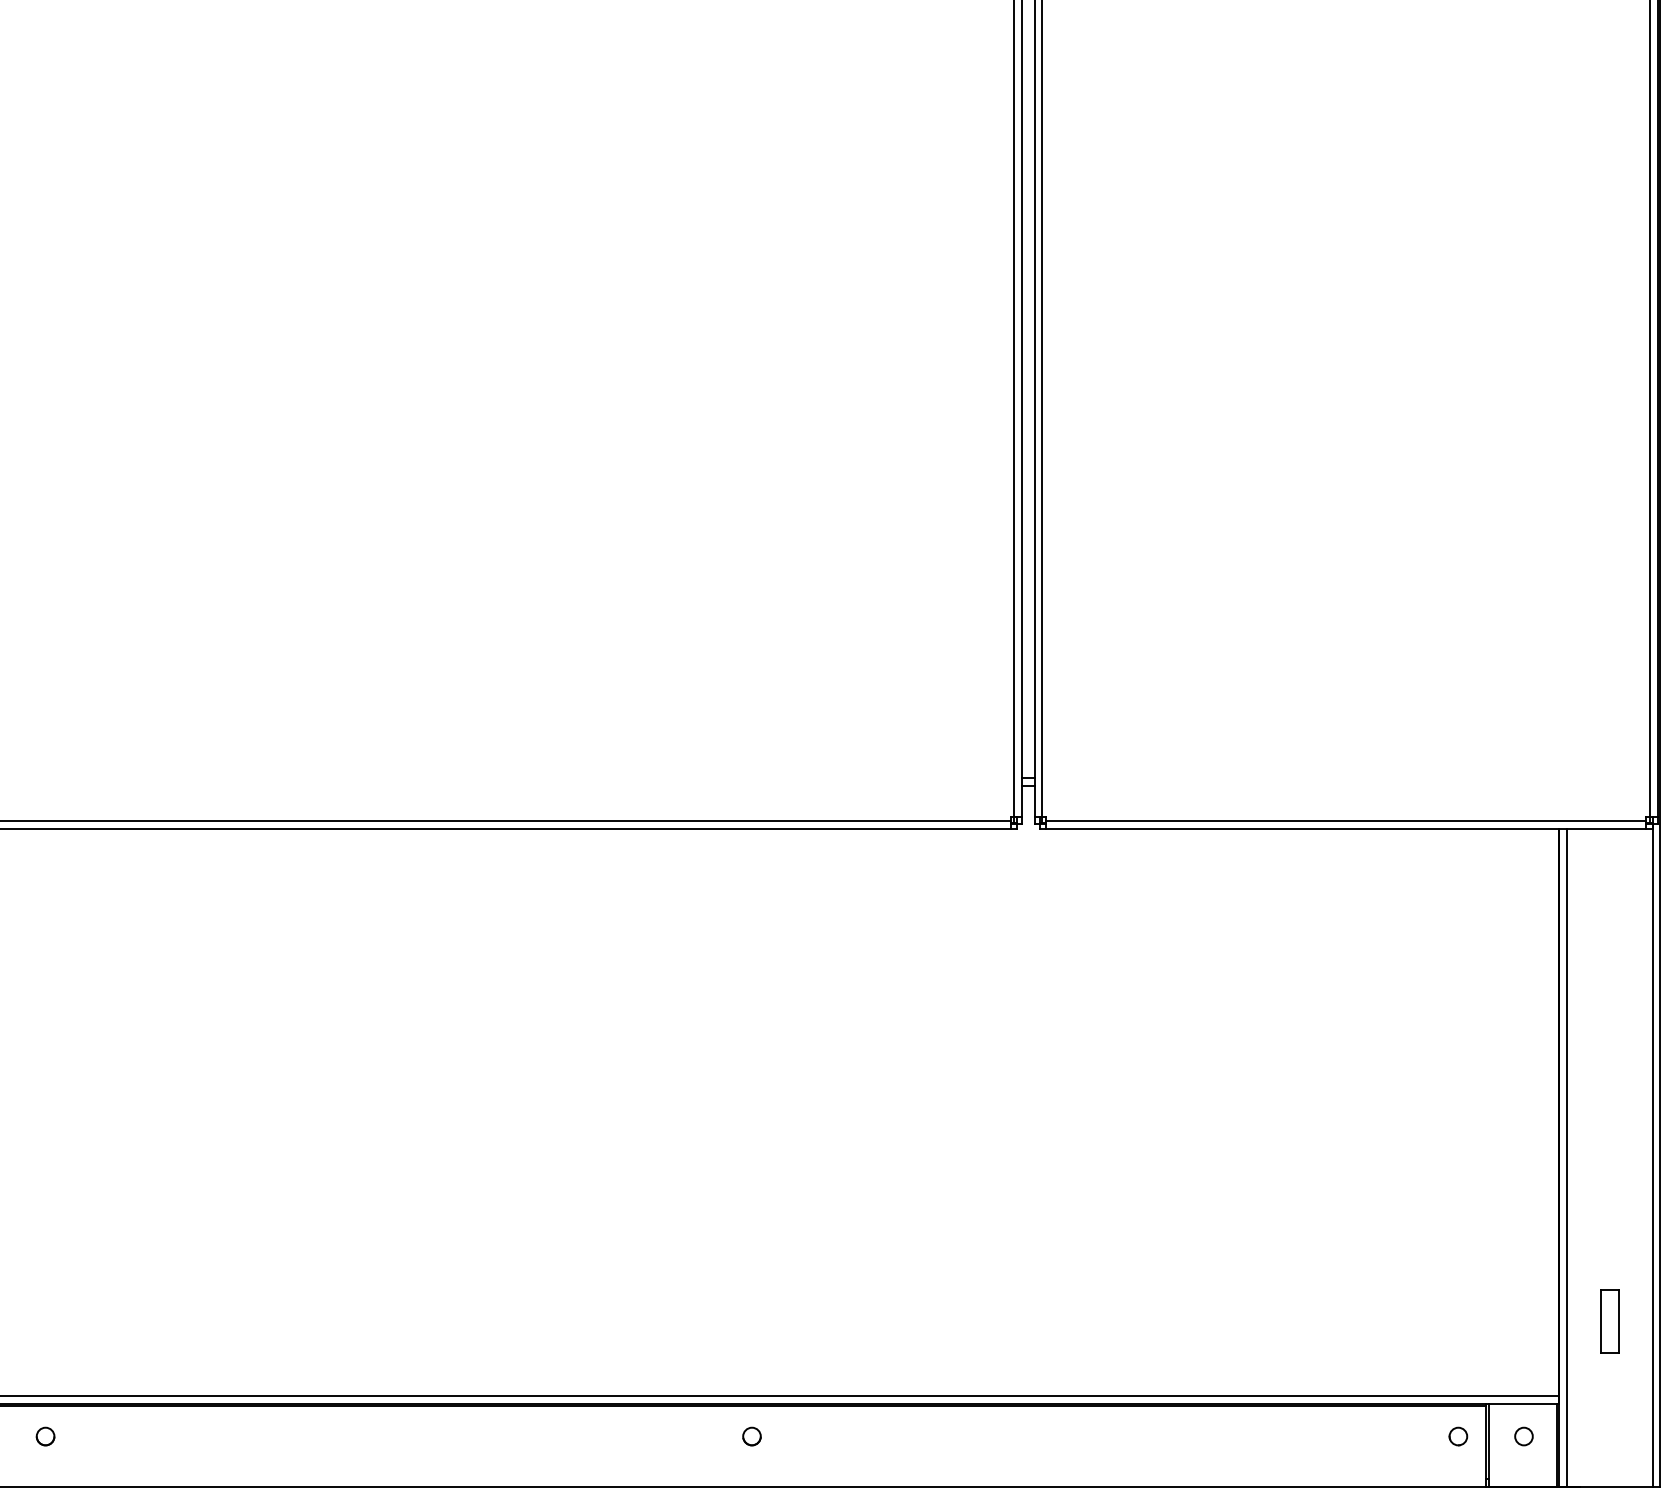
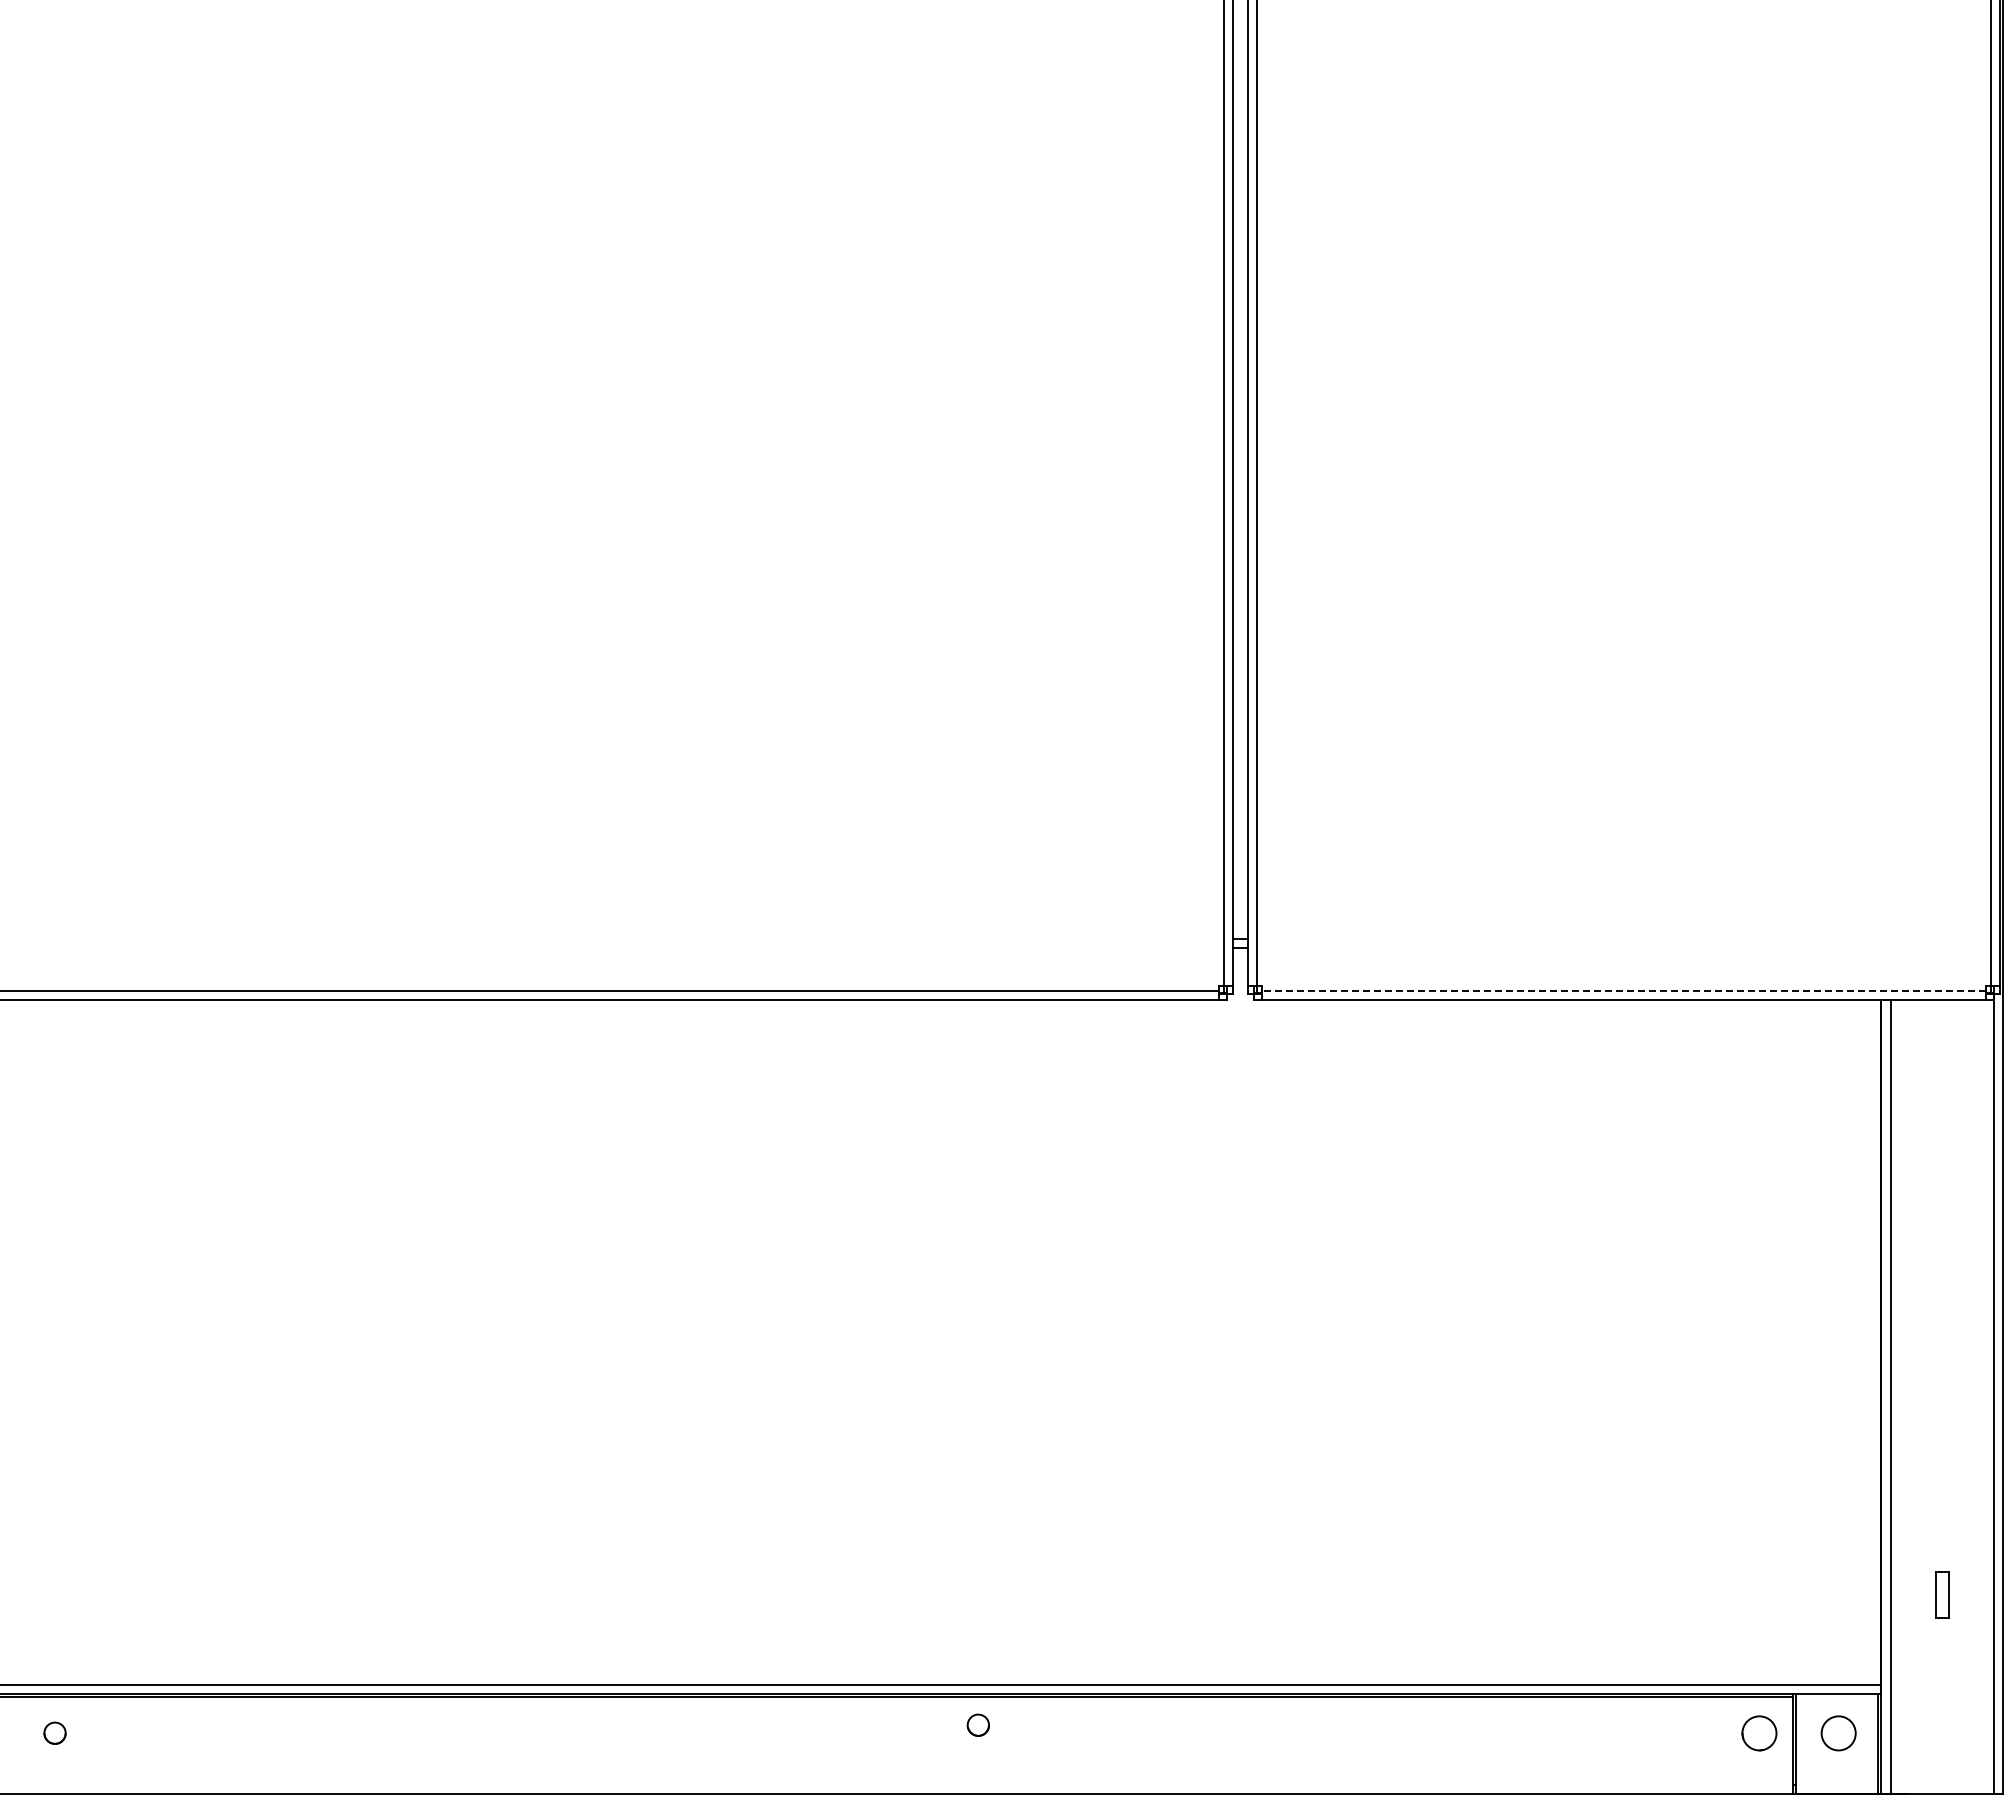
line: (1345, 820) -> (1623, 990), solid -> dashed
part: (1609, 1321) -> (1942, 1594), size x0.6
circle: (751, 1435) -> (977, 1724), moved
circle: (1458, 1435) -> (1759, 1732), size x1.6
circle: (1523, 1435) -> (1838, 1732), size x1.6

